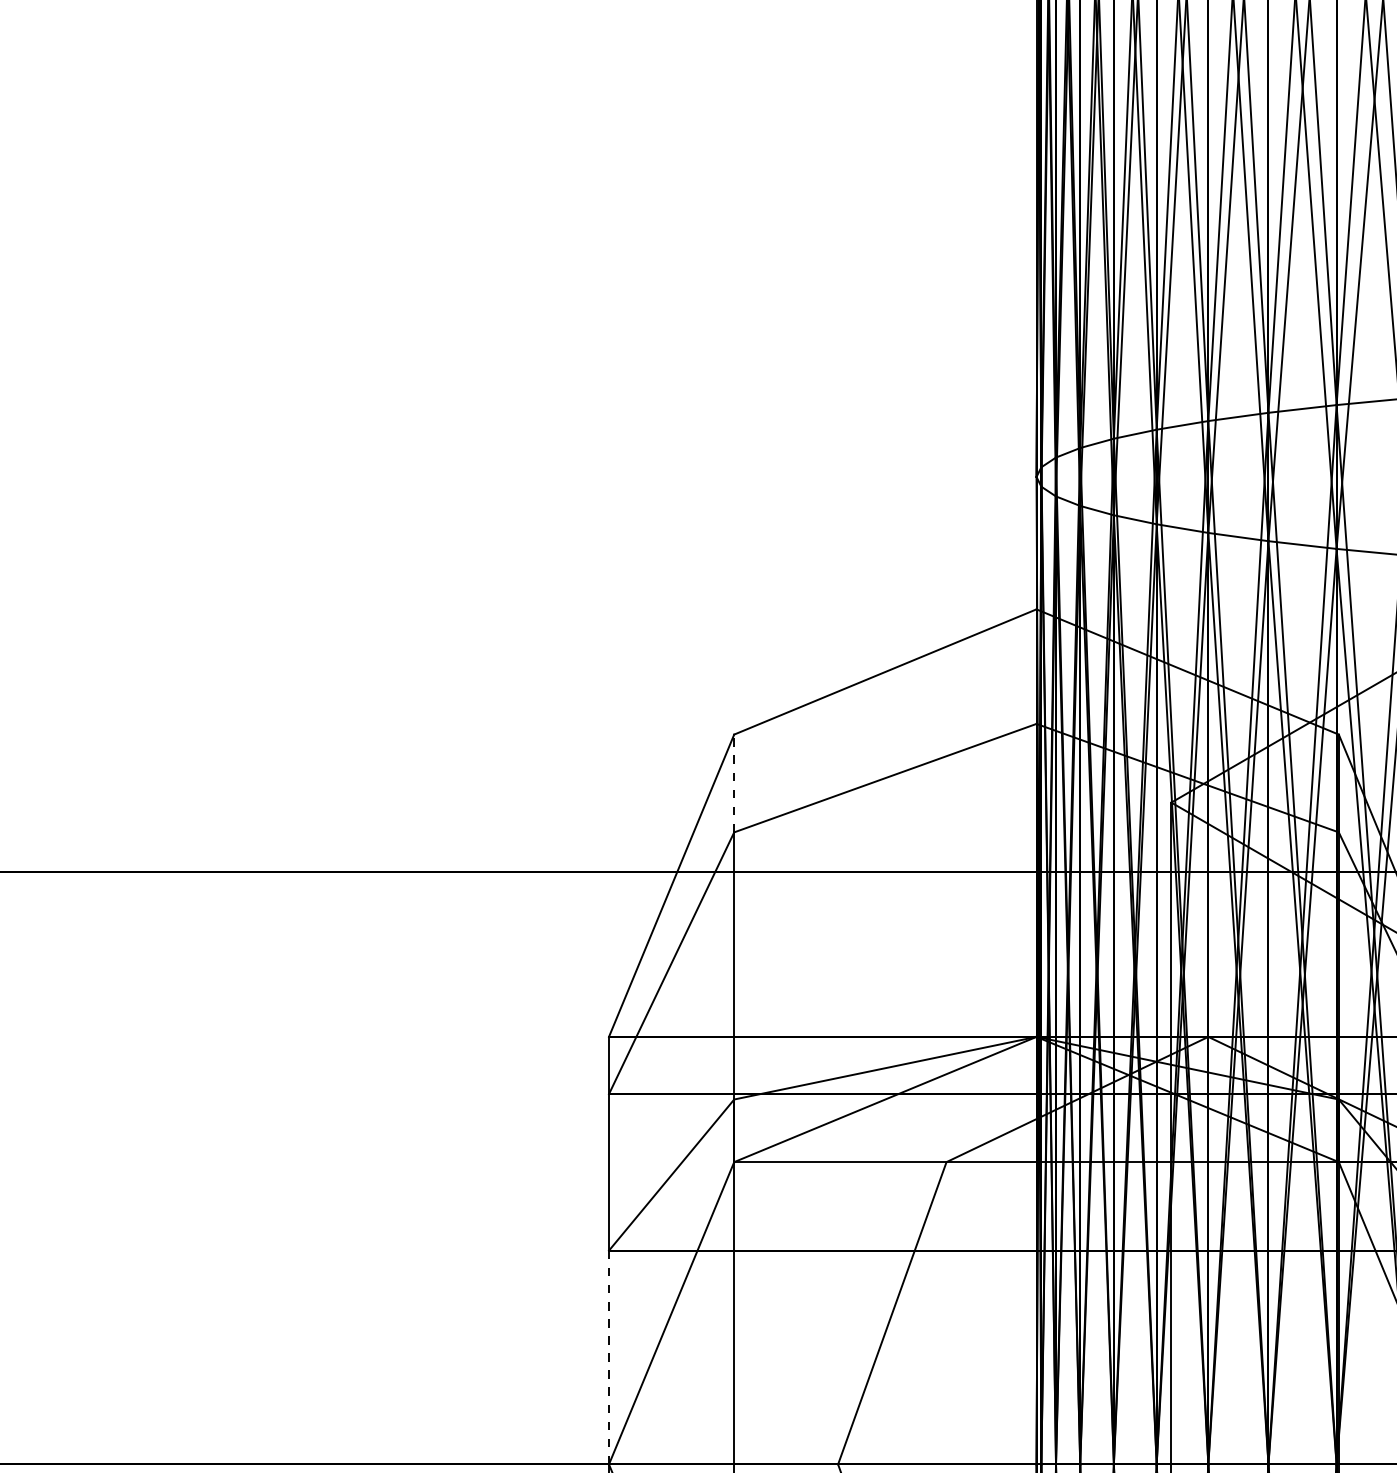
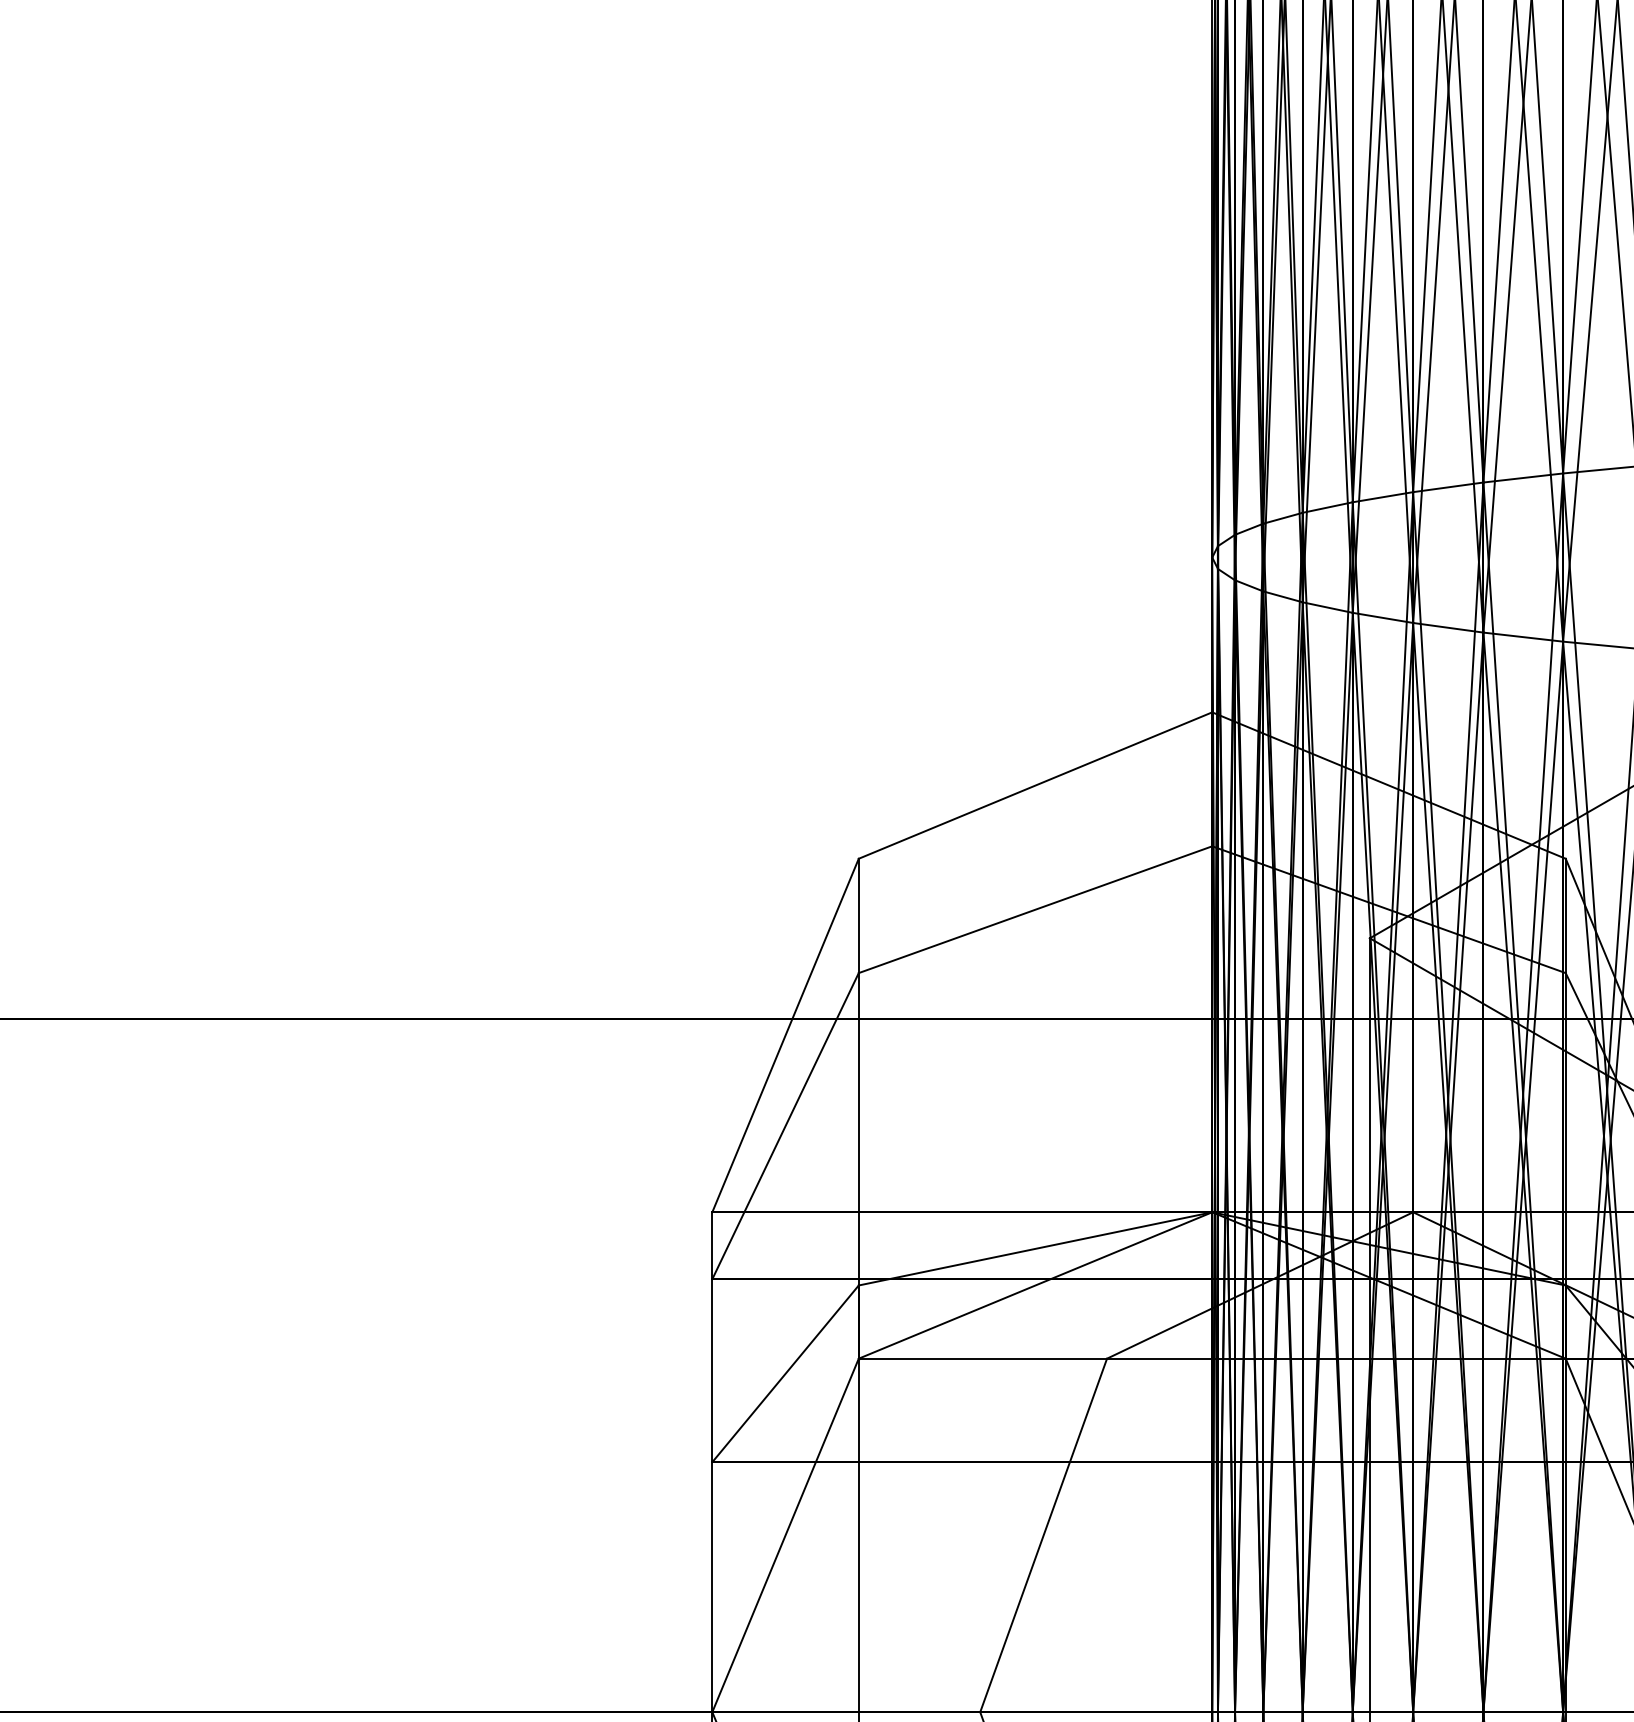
line: (733, 783) -> (858, 915), dashed -> solid
line: (609, 1357) -> (712, 1587), dashed -> solid

